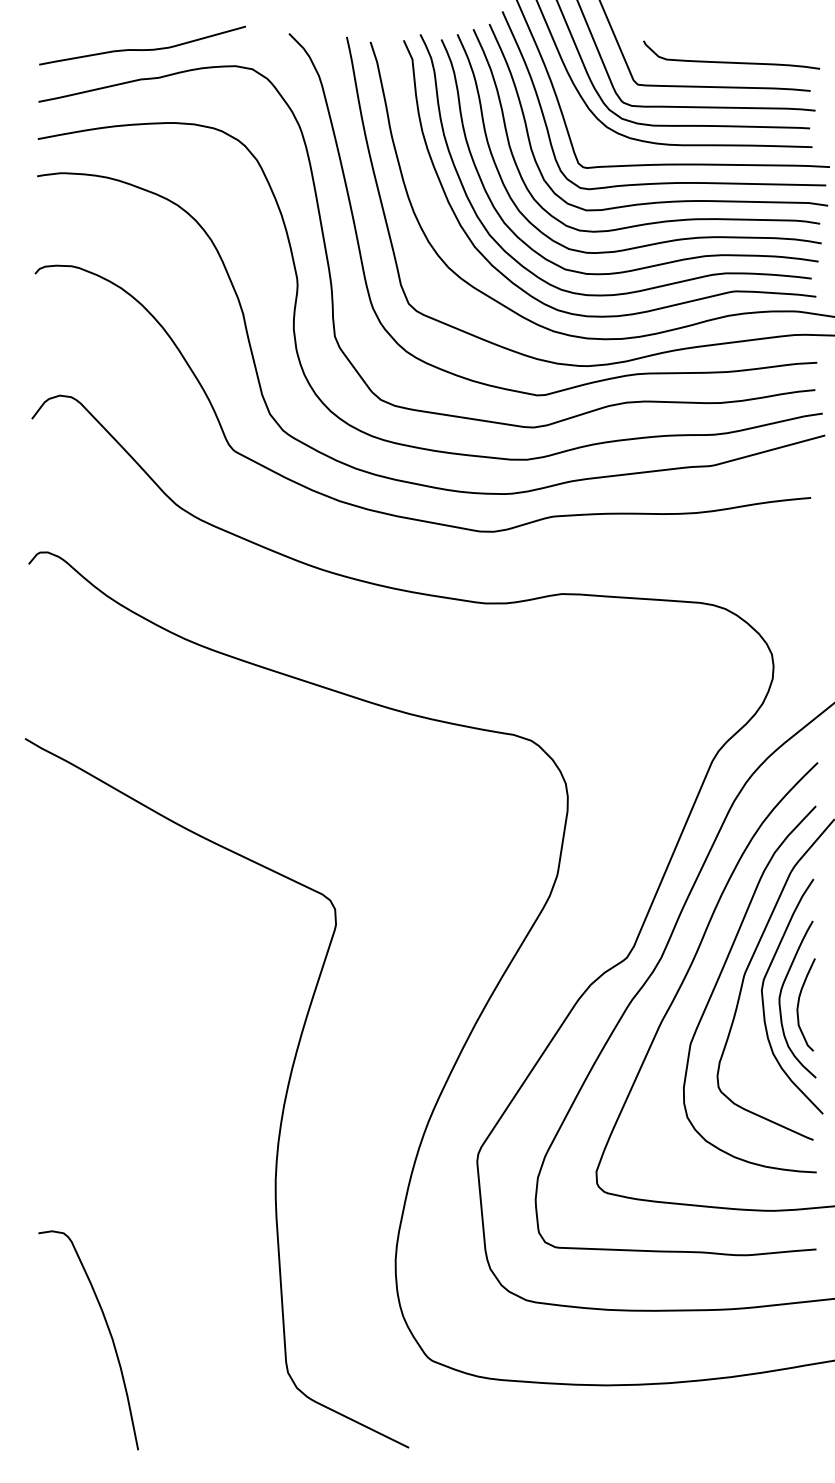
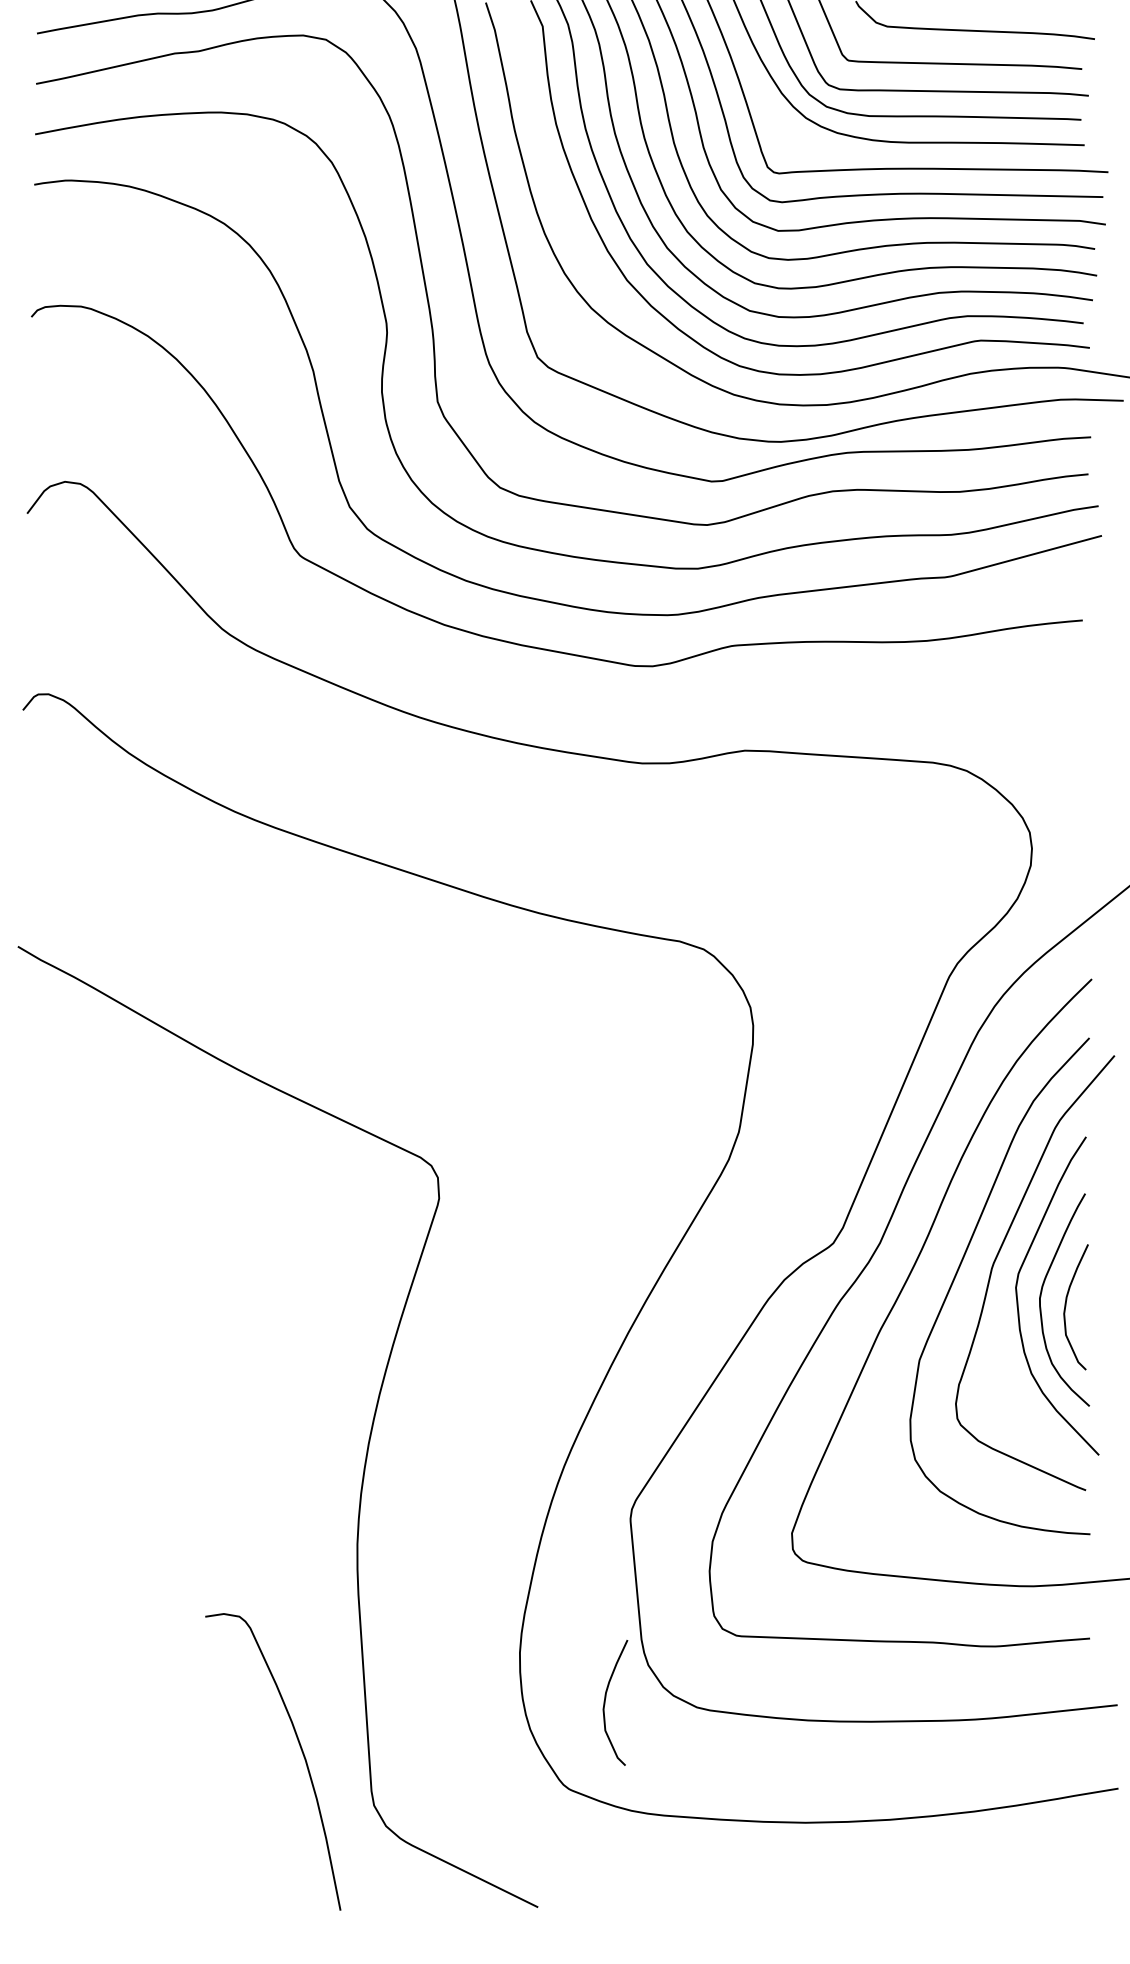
curve: (459, 1296) -> (606, 1702), added
curve: (109, 1334) -> (301, 1753), moved

